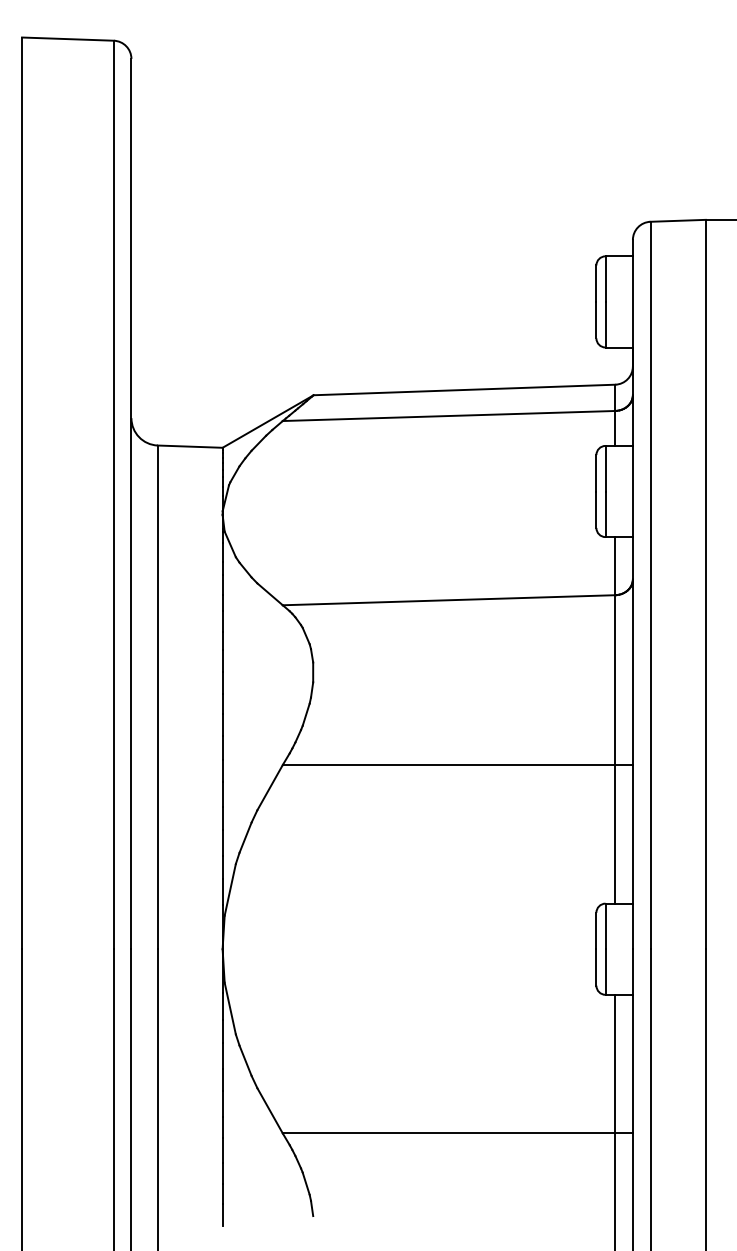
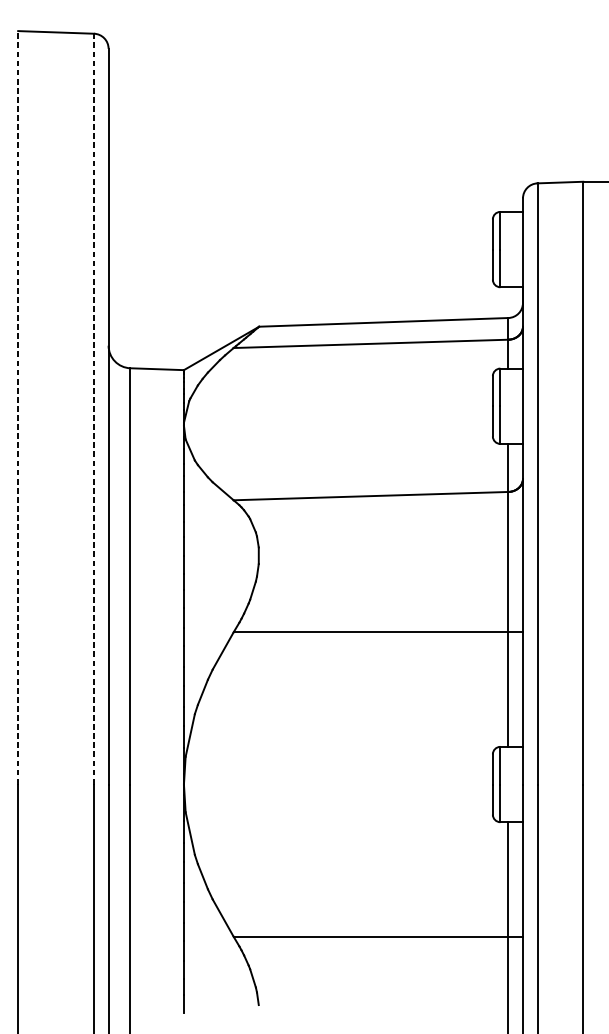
line: (22, 493) -> (18, 407), solid -> dashed
line: (113, 494) -> (93, 408), solid -> dashed

